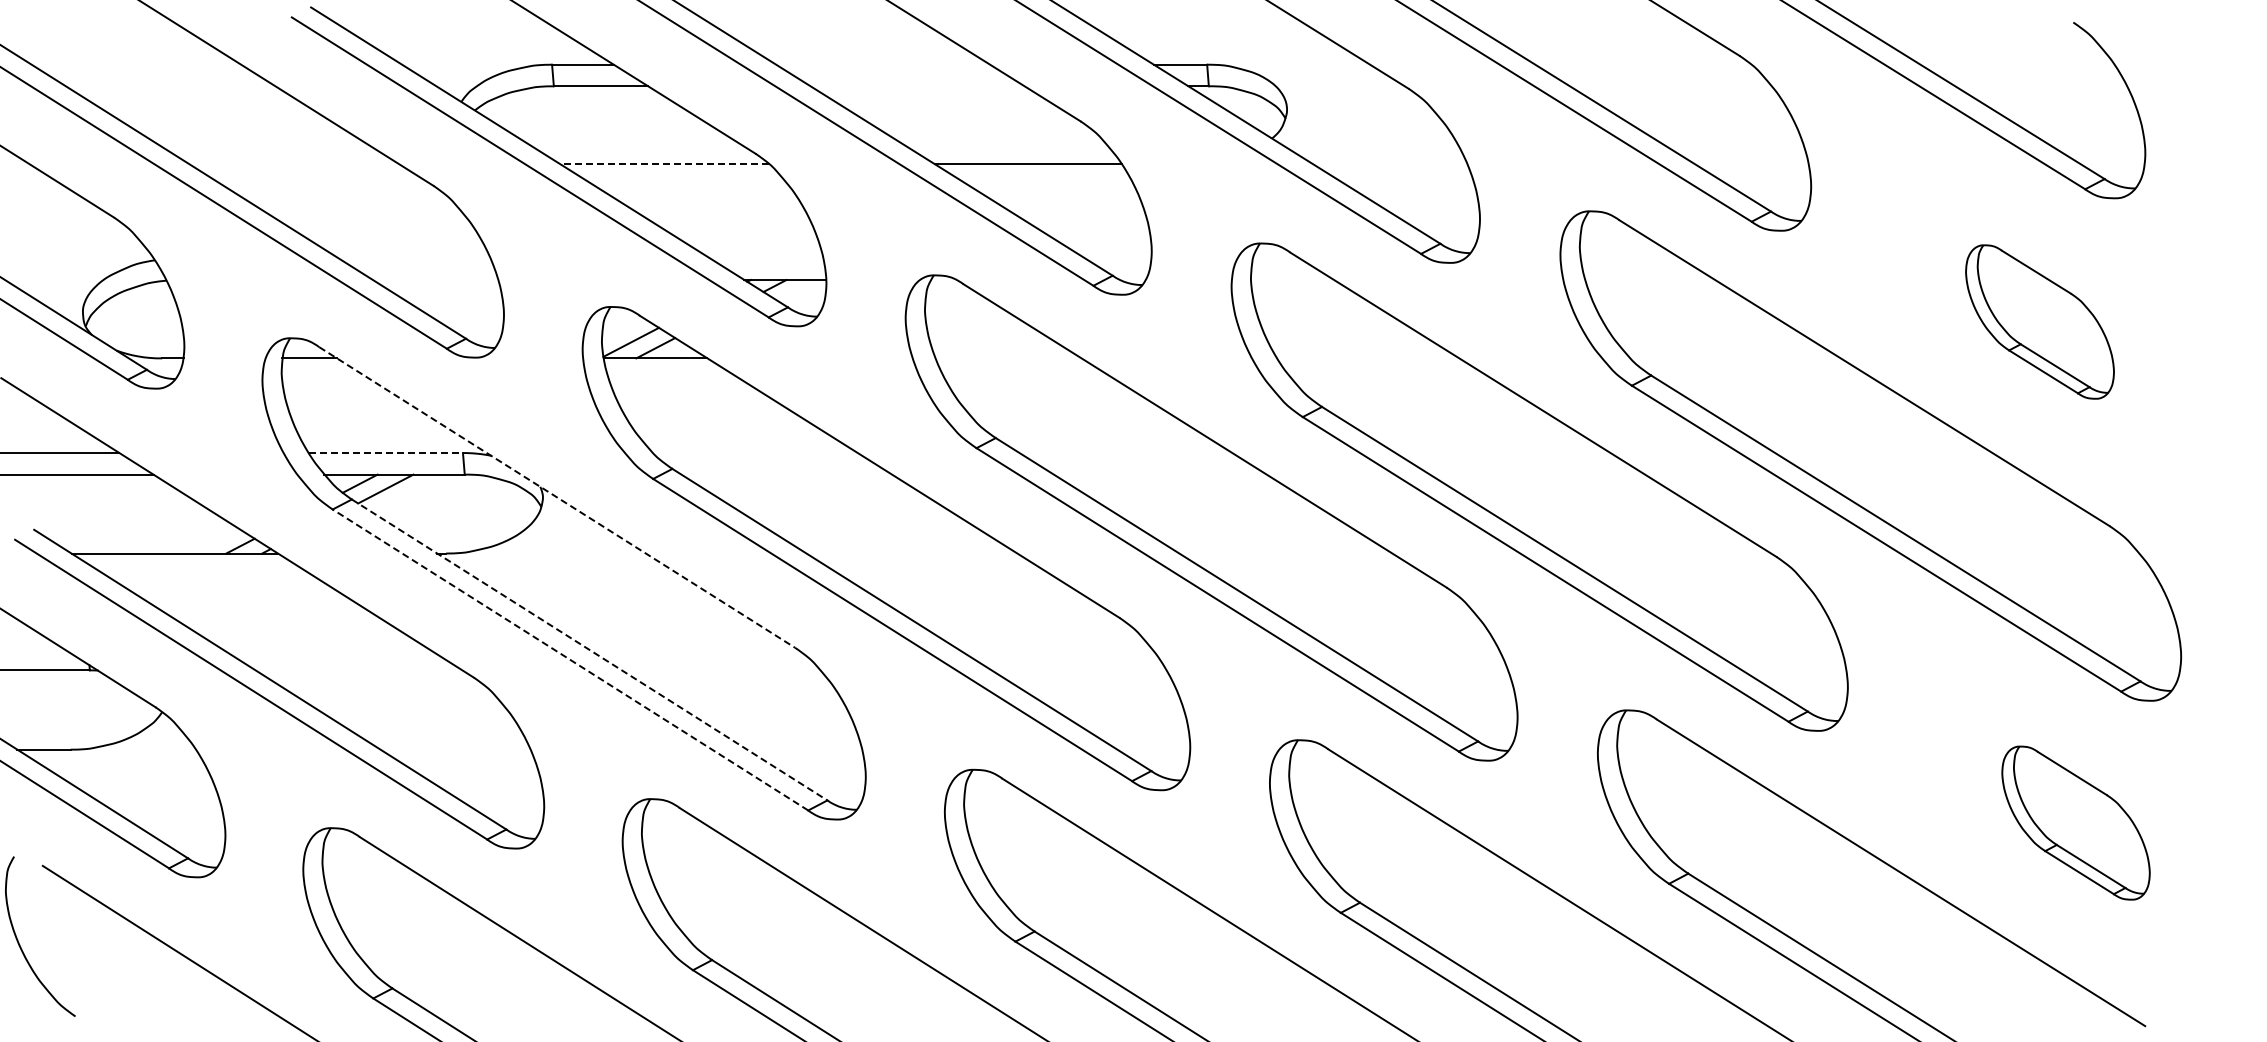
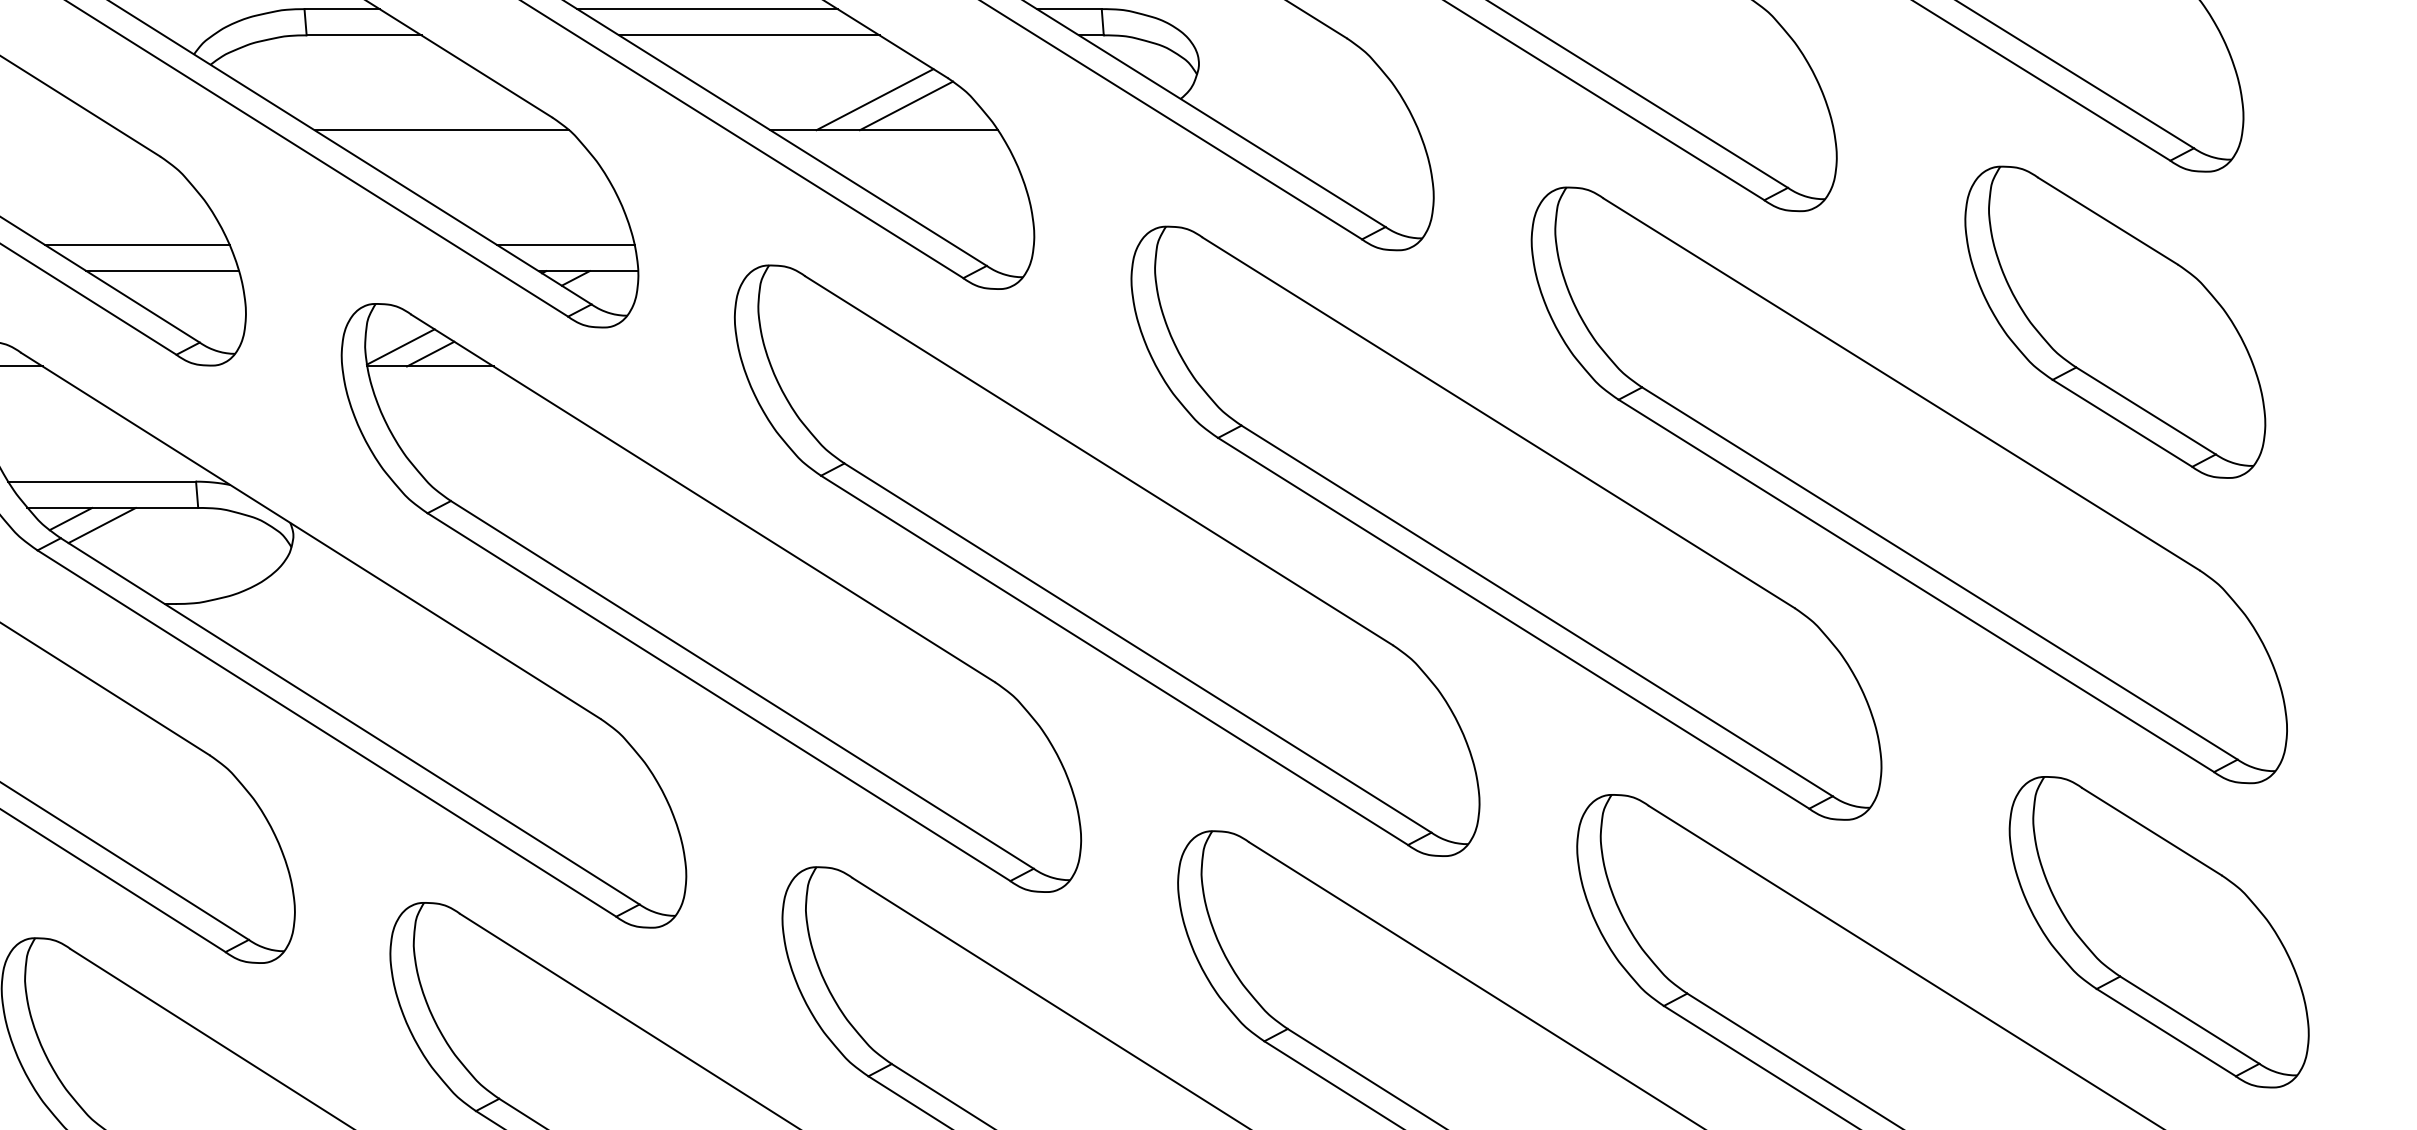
line: (883, 64) -> (707, 8), added
line: (917, 86) -> (749, 35), added
line: (1020, 139) -> (874, 100), added
line: (1046, 144) -> (906, 106), added
line: (664, 164) -> (441, 130), dashed -> solid
line: (414, 258) -> (137, 244), added
line: (766, 258) -> (565, 244), added
line: (435, 279) -> (162, 270), added
part: (2039, 321) -> (2114, 321), size x1.67
line: (386, 453) -> (102, 482), dashed -> solid
line: (557, 497) -> (311, 535), dashed -> solid
line: (590, 650) -> (351, 722), dashed -> solid
line: (570, 659) -> (326, 732), dashed -> solid
part: (2075, 822) -> (2158, 931), size x1.67

